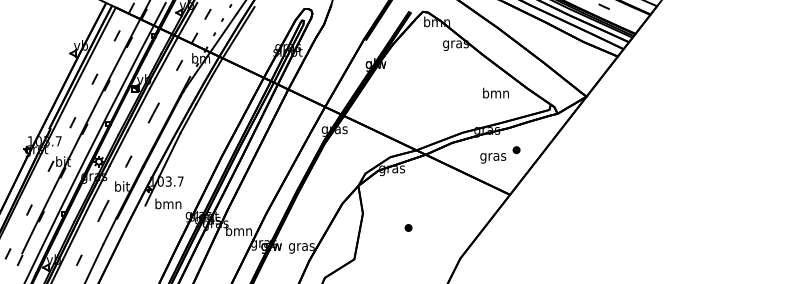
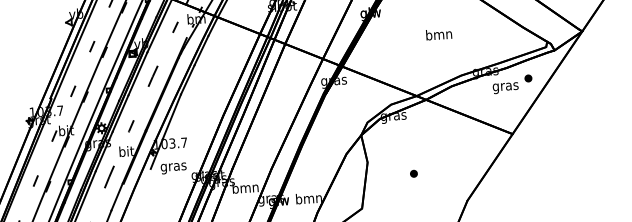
text: (495, 92) -> (438, 33), moved
part: (500, 154) -> (512, 83), moved
text: (168, 204) -> (173, 166), bmn -> gras
text: (301, 246) -> (308, 199), gras -> bmn

